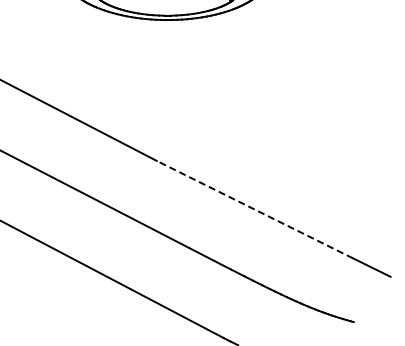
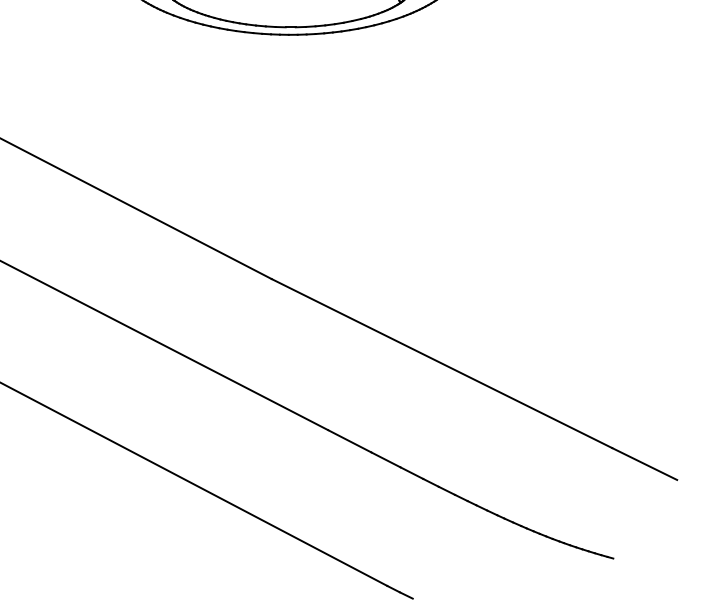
line: (254, 209) -> (441, 363), dashed -> solid

